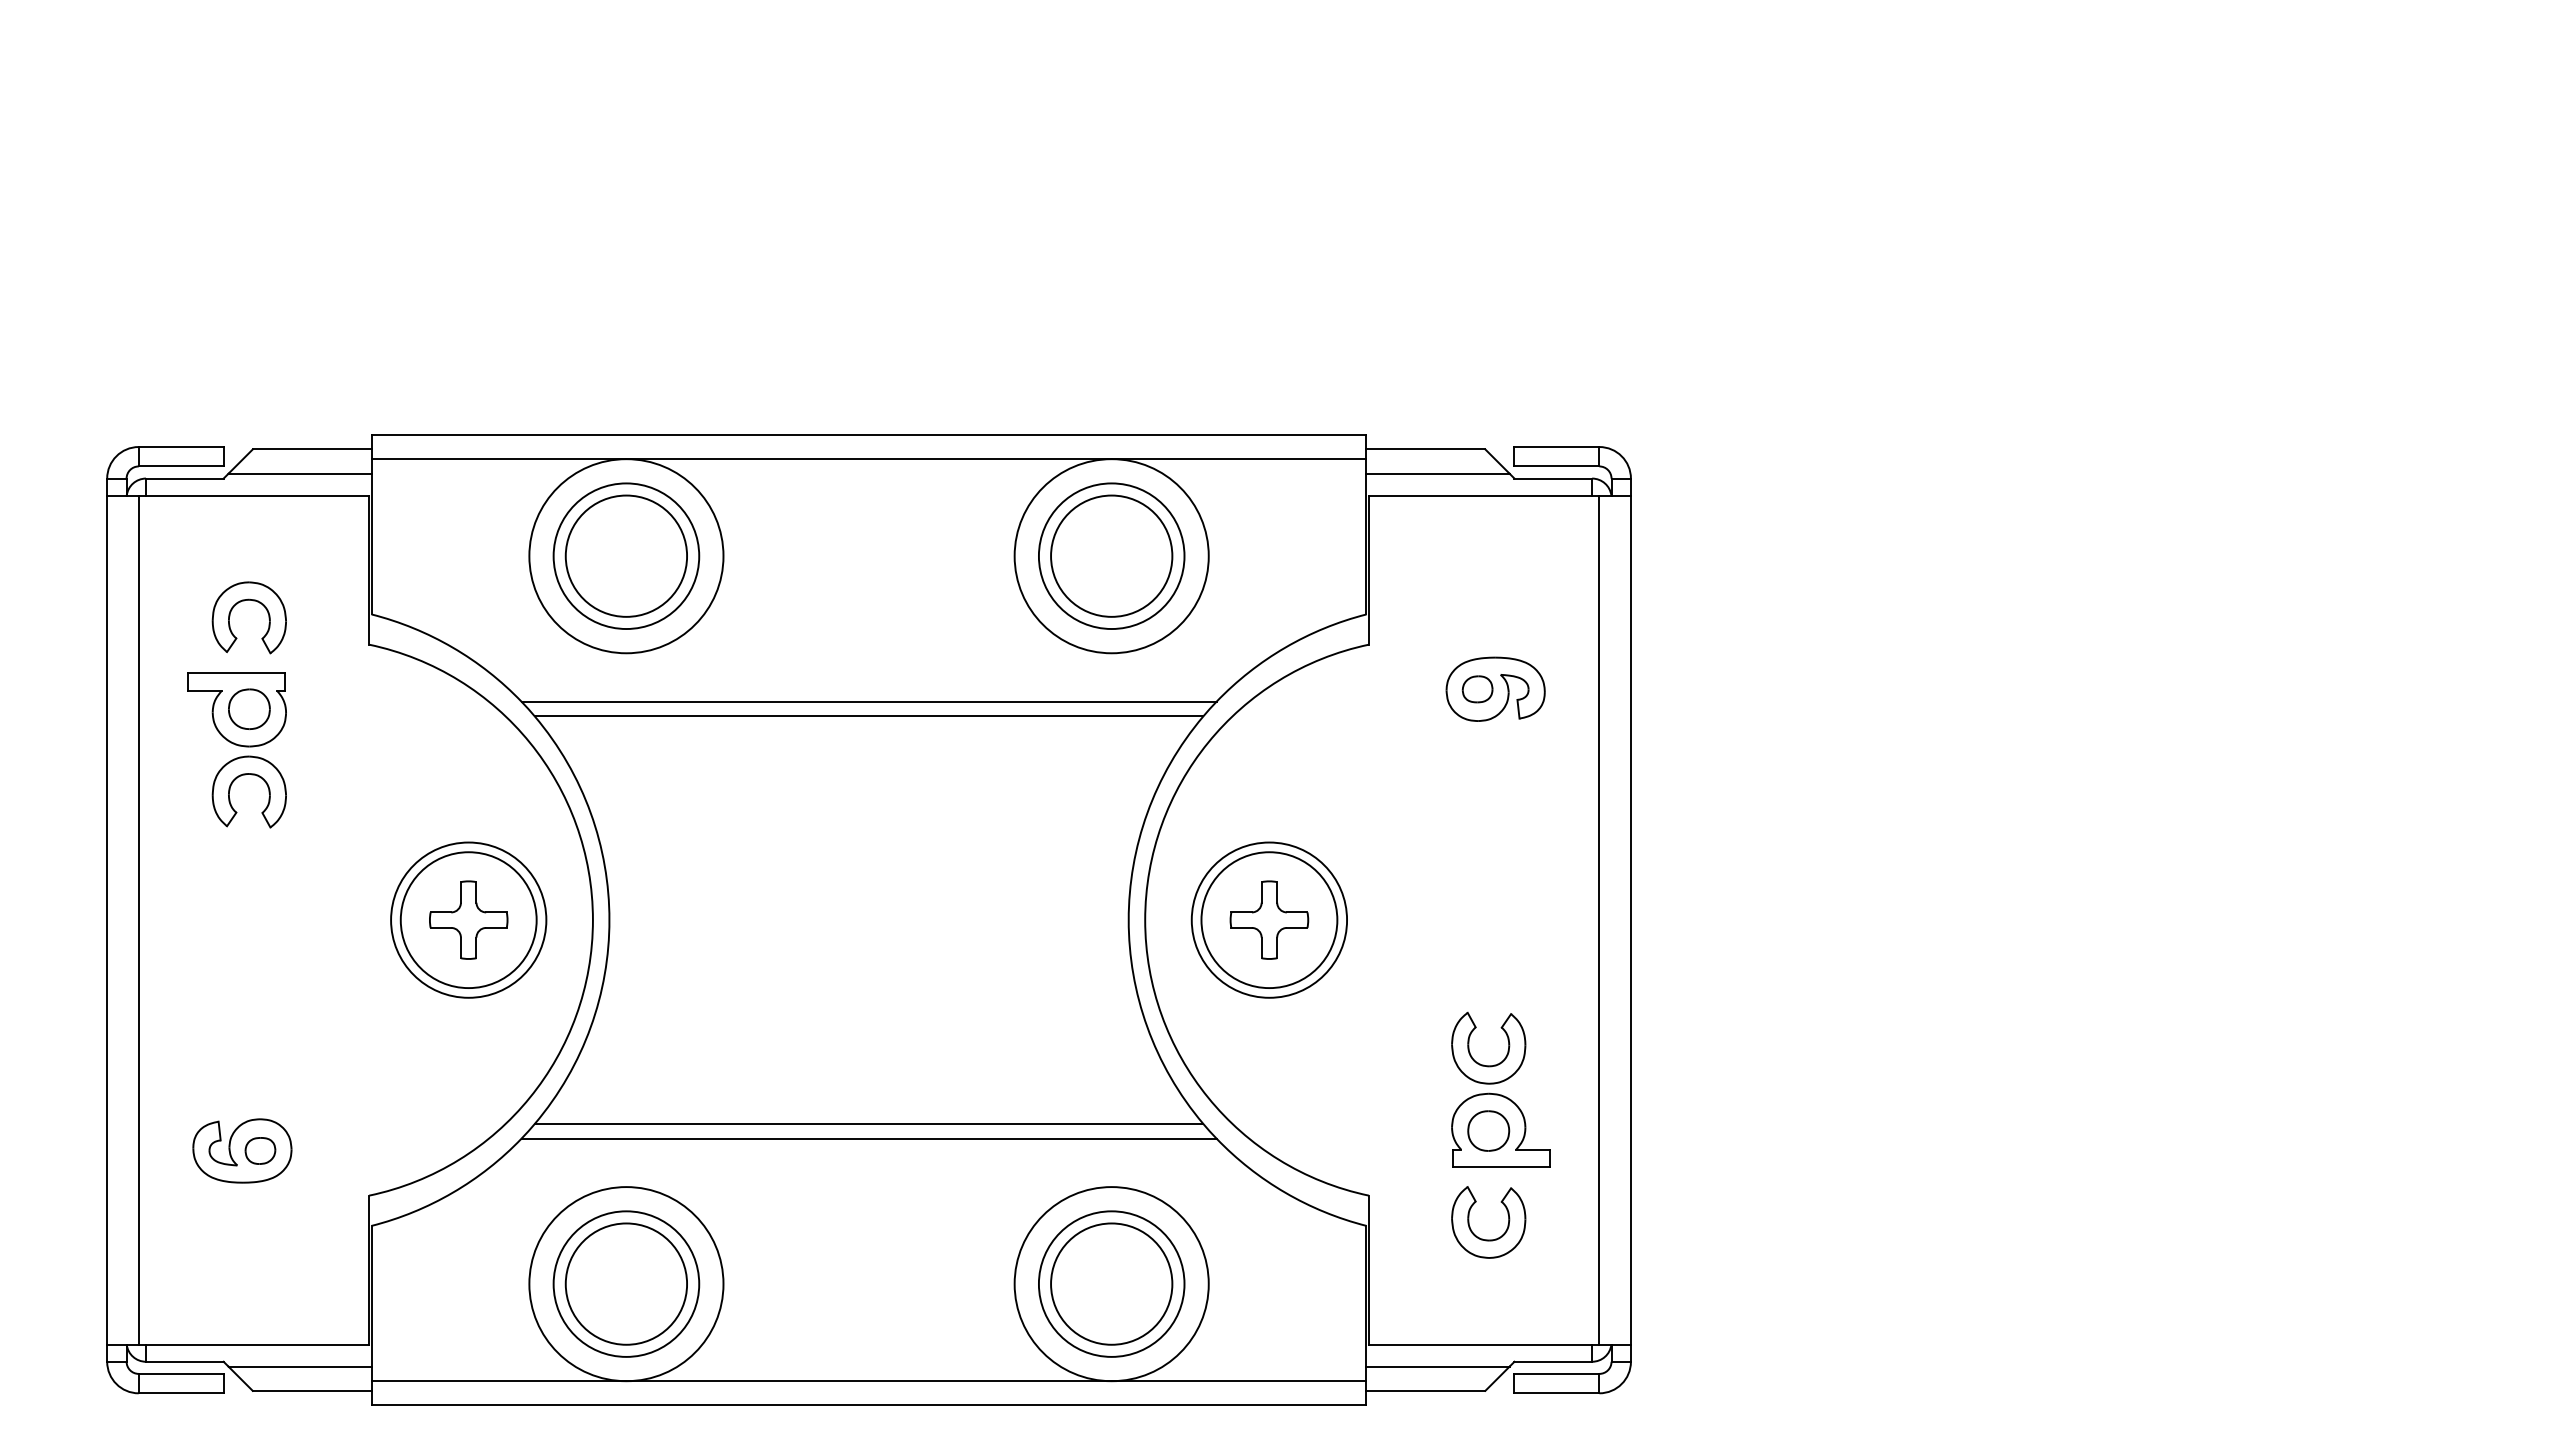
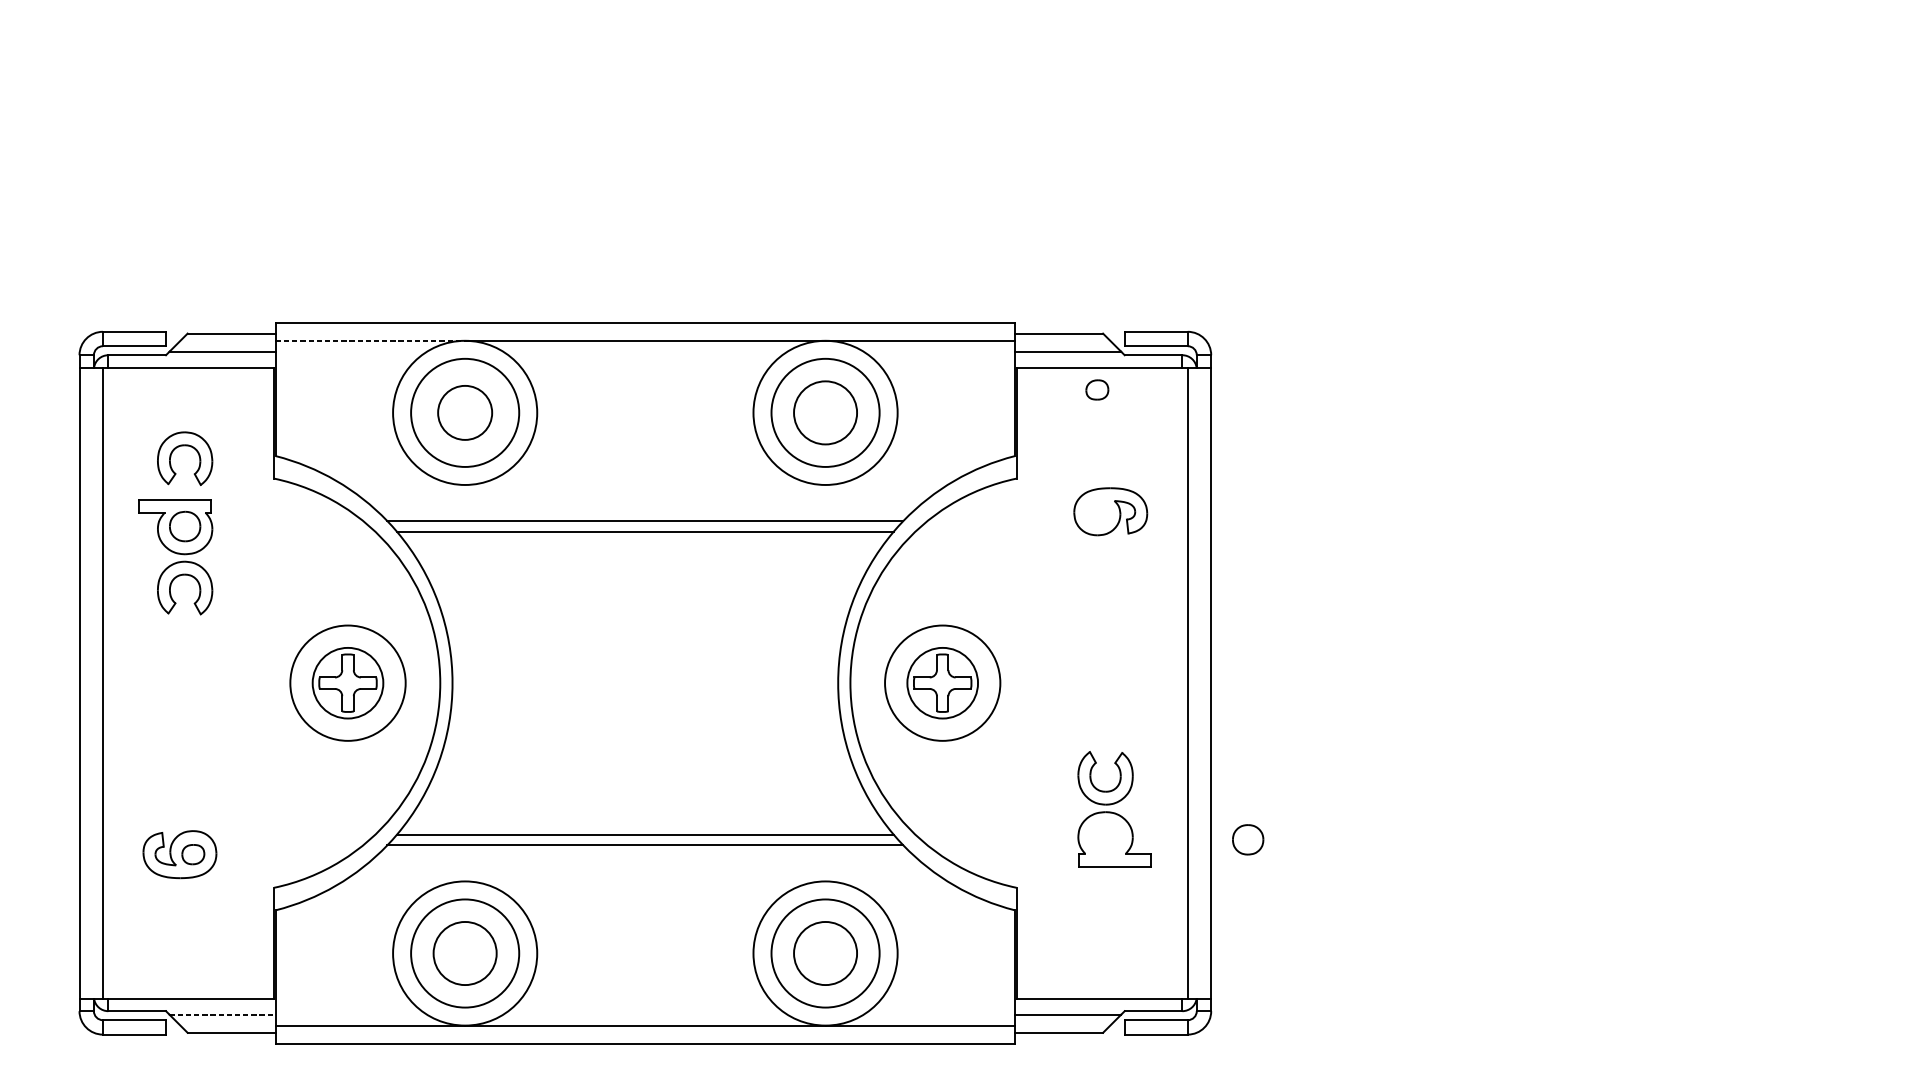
line: (499, 459) -> (370, 341), solid -> dashed
circle: (626, 555) -> (465, 412), size x0.6
circle: (1111, 555) -> (825, 412), size x0.7
part: (1477, 689) -> (1097, 390), moved
circle: (468, 920) -> (347, 683), size x0.7
circle: (1269, 920) -> (942, 683), size x0.7
part: (1488, 1130) -> (1248, 839), moved
part: (1488, 1239) -> (1105, 920), removed
circle: (626, 1283) -> (465, 953), size x0.7
circle: (1111, 1283) -> (825, 953), size x0.7
line: (300, 1366) -> (223, 1014), solid -> dashed

